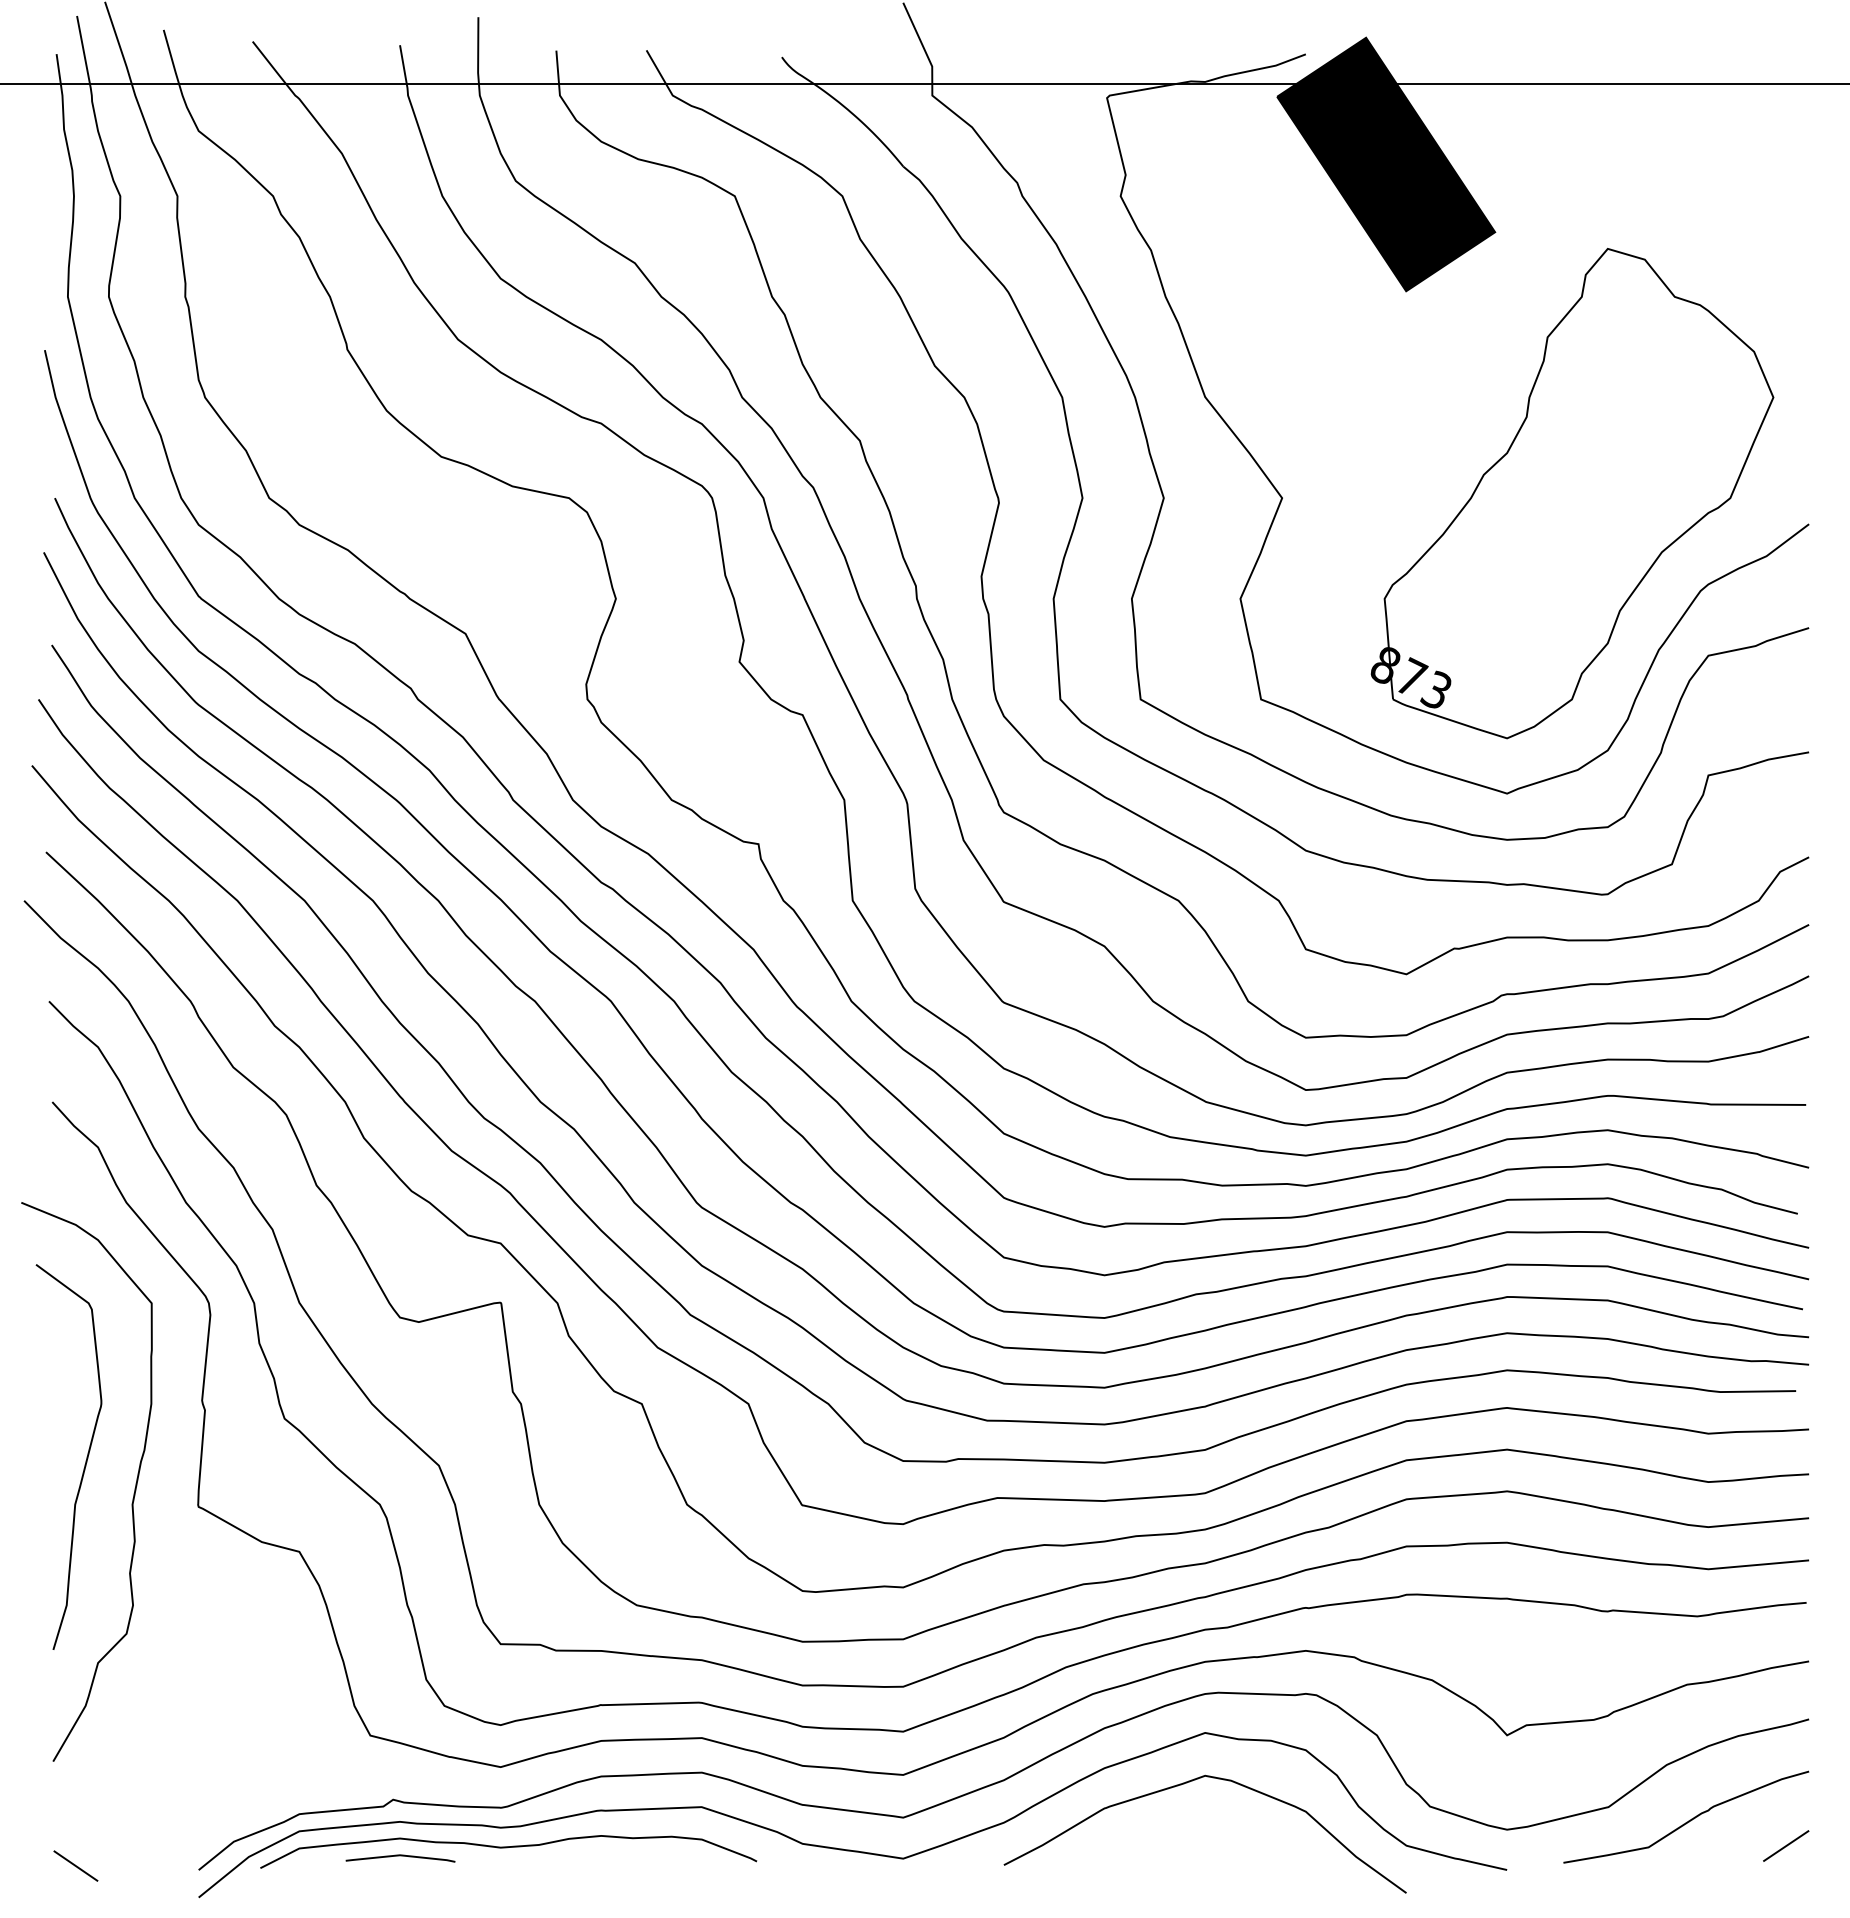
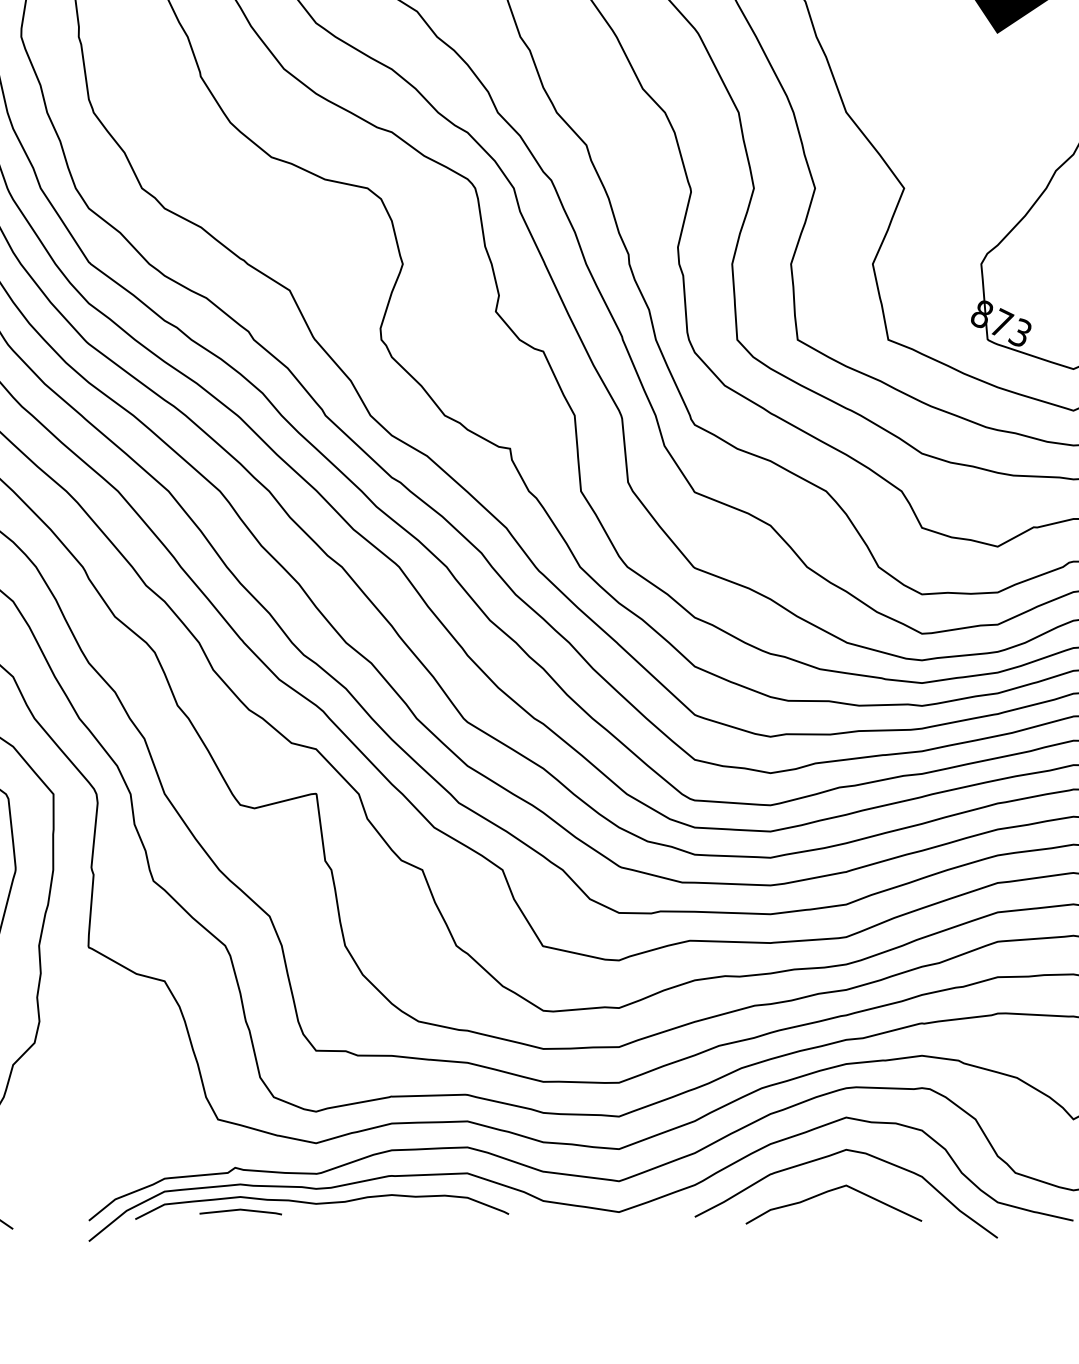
curve: (1183, 1831) -> (829, 1191), added

